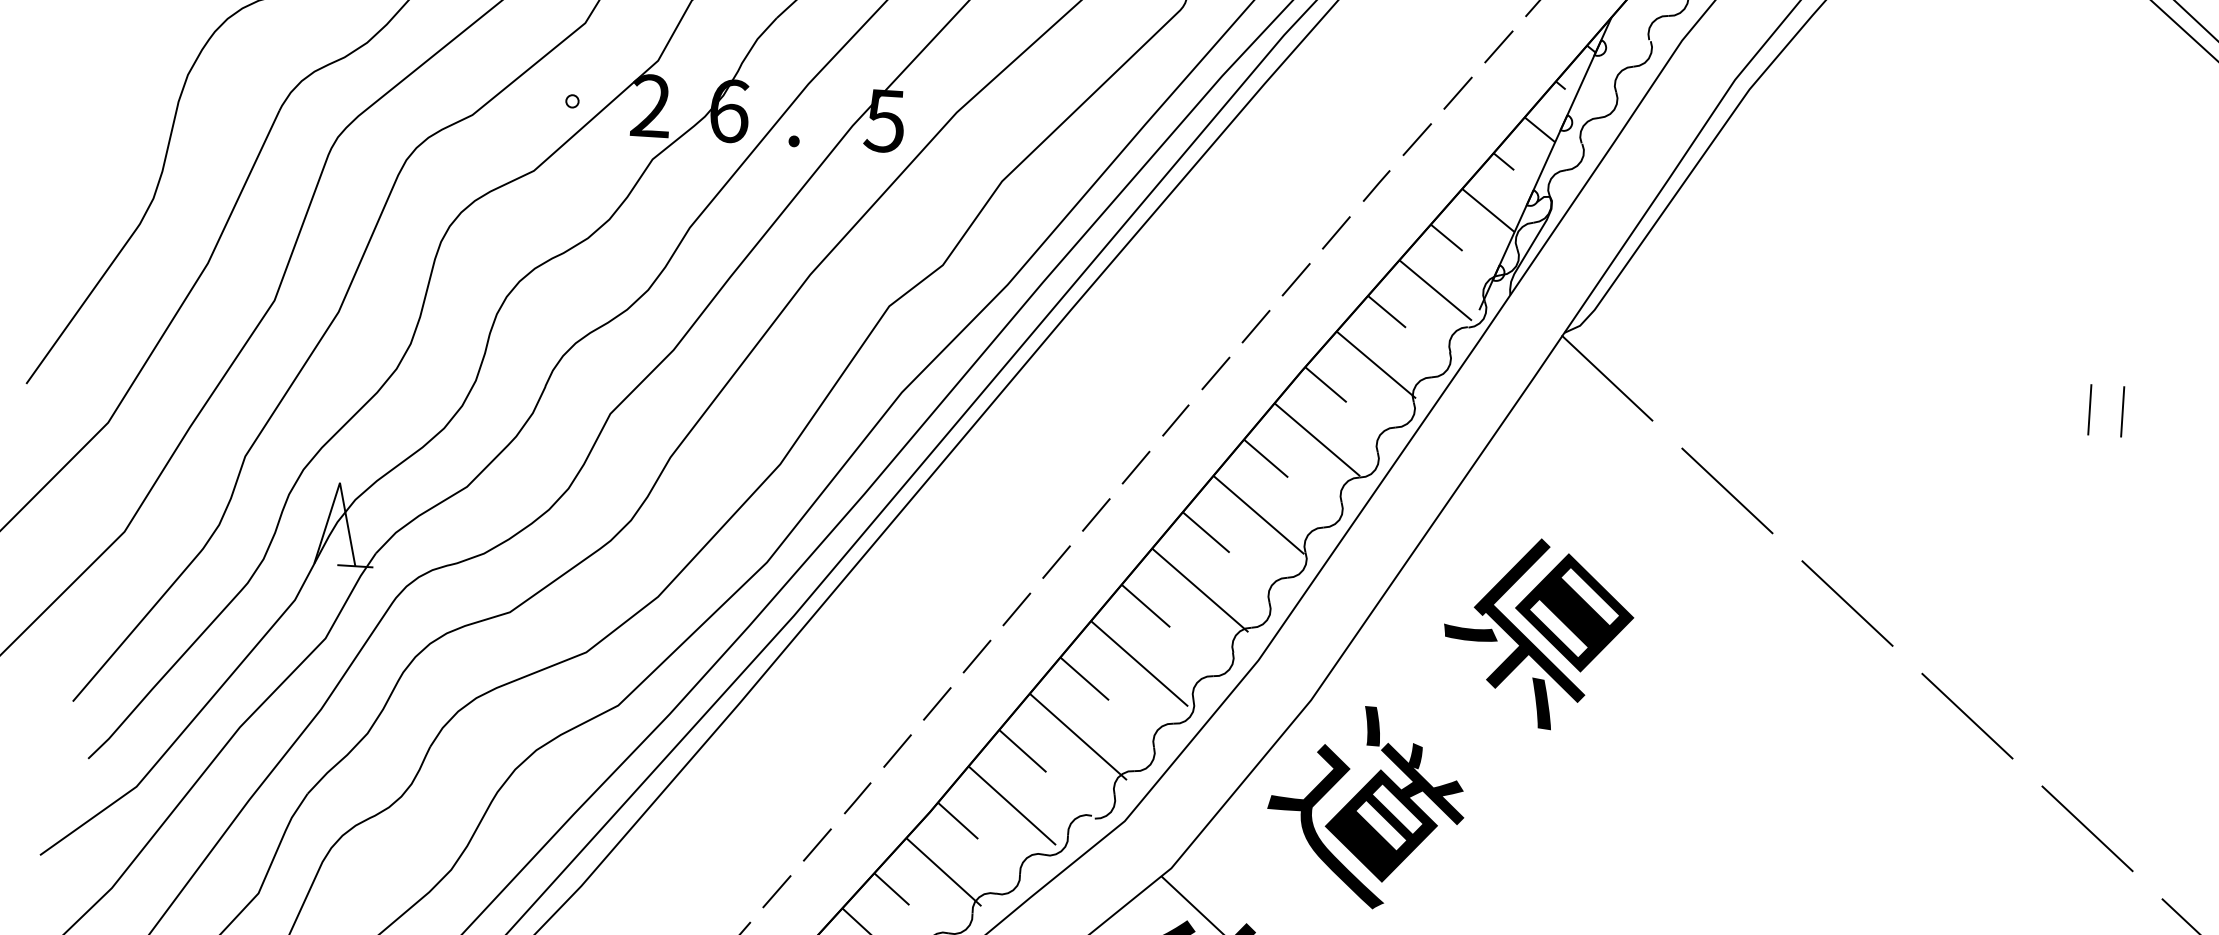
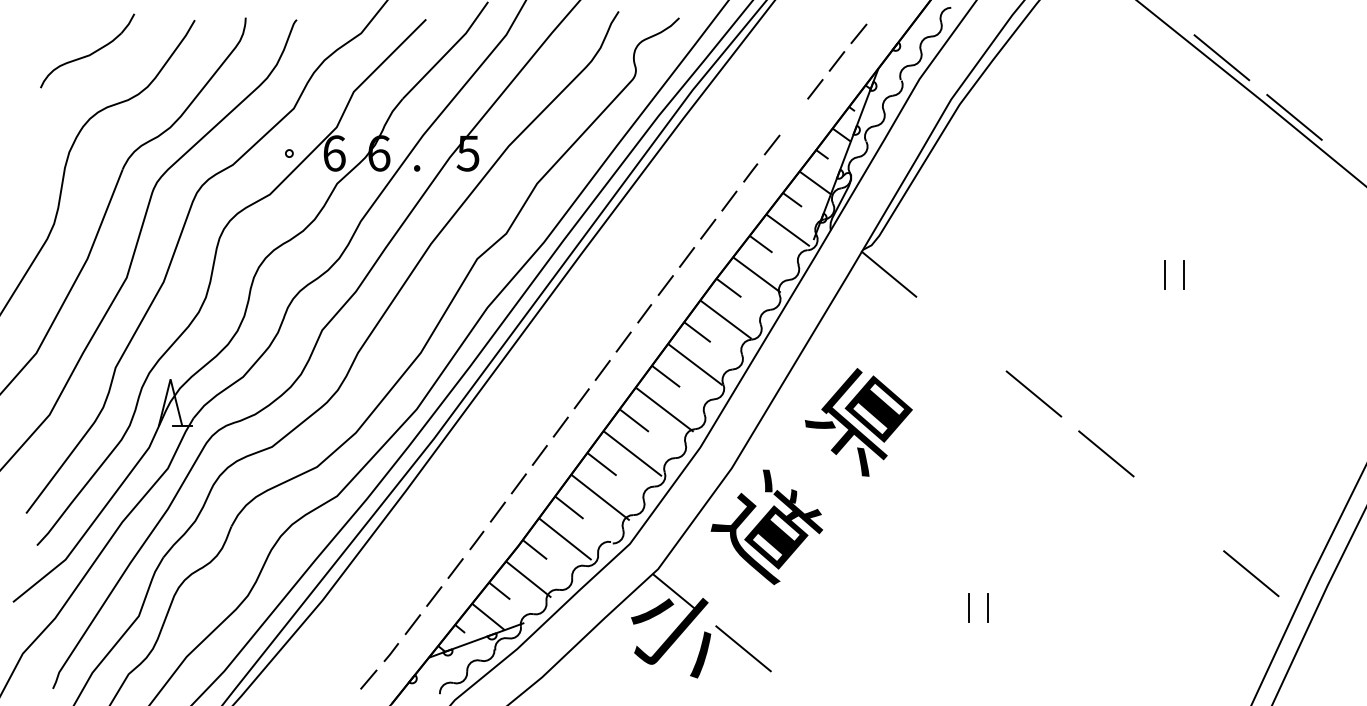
line: (1457, 92) -> (793, 116), removed
text: (651, 106) -> (334, 153), 2 -> 6
line: (1727, 489) -> (961, 333), removed
line: (2086, 828) -> (1178, 513), removed

